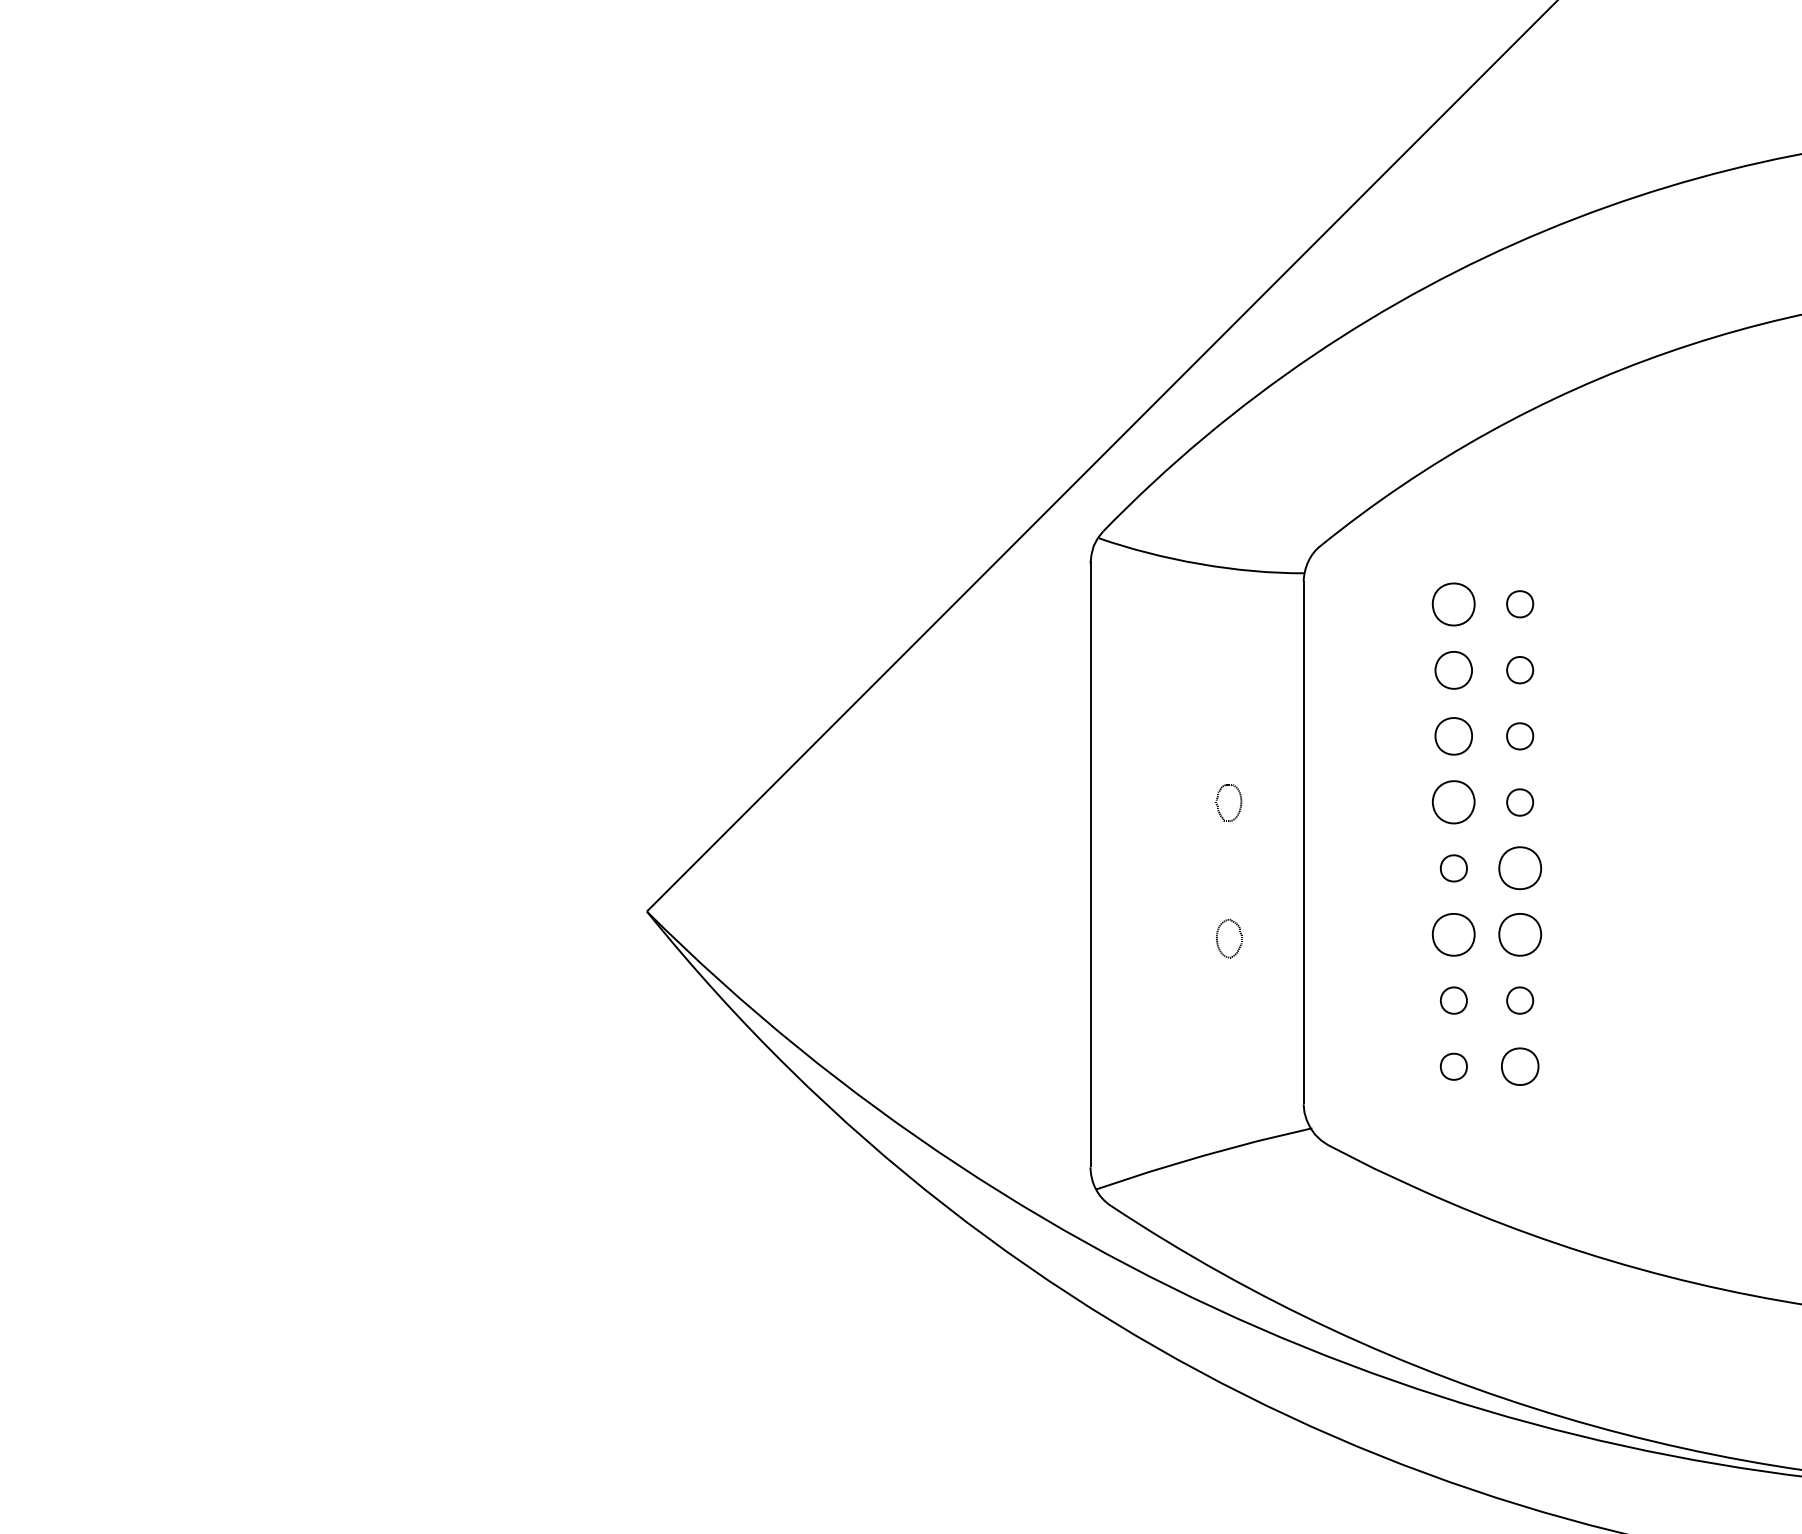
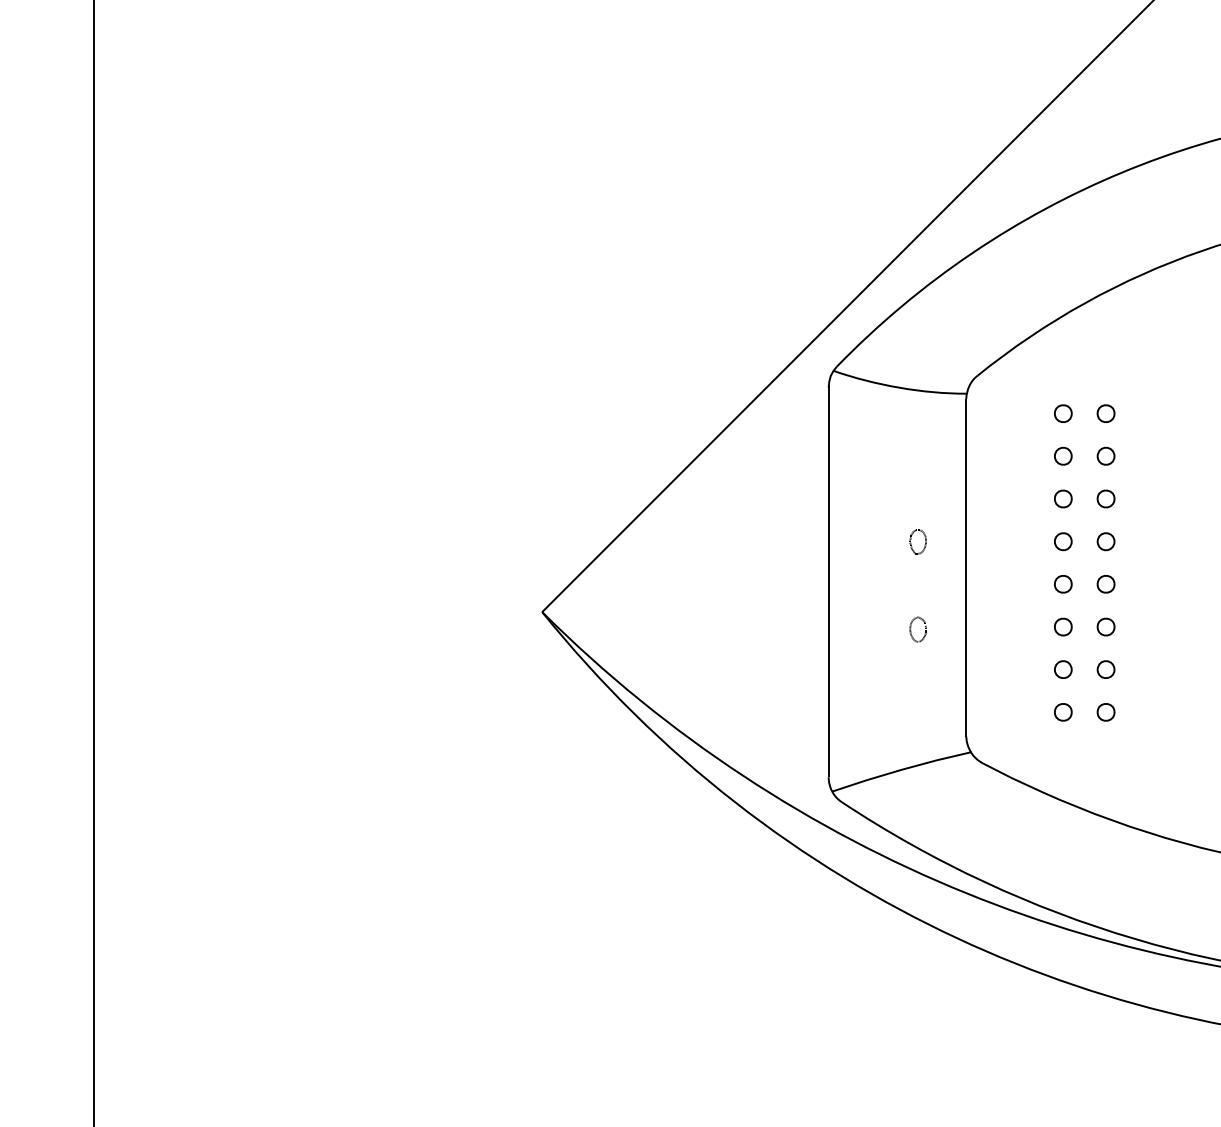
part: (1454, 603) -> (1063, 413), size x0.62
part: (1454, 668) -> (1063, 455), size x0.71
part: (1454, 735) -> (1063, 498), size x0.71
part: (1454, 802) -> (1063, 541), size x0.62
part: (1519, 868) -> (1105, 584), size x0.62
part: (1454, 933) -> (1063, 626), size x0.62
part: (1519, 933) -> (1105, 626), size x0.62
part: (1519, 1066) -> (1105, 712), size x0.71

